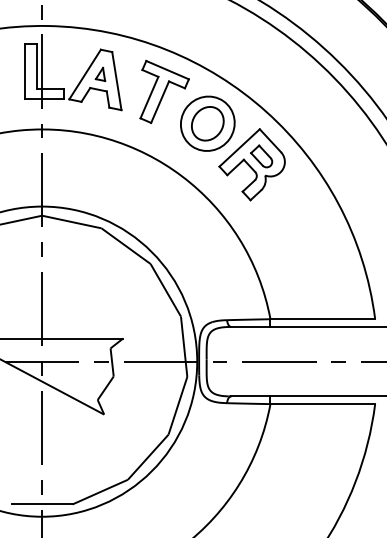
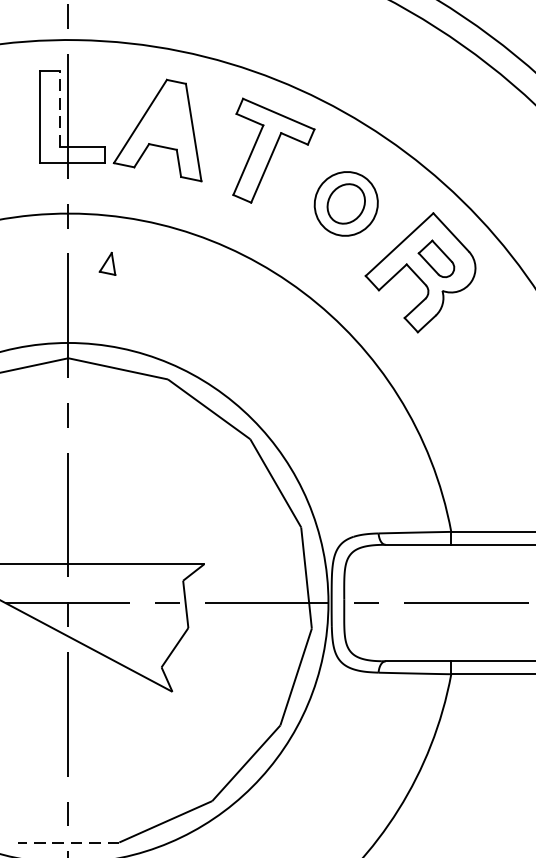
line: (37, 66) -> (60, 108), solid -> dashed
part: (100, 73) -> (107, 262), moved
part: (207, 123) -> (345, 203), size x0.7
line: (41, 504) -> (67, 842), solid -> dashed

